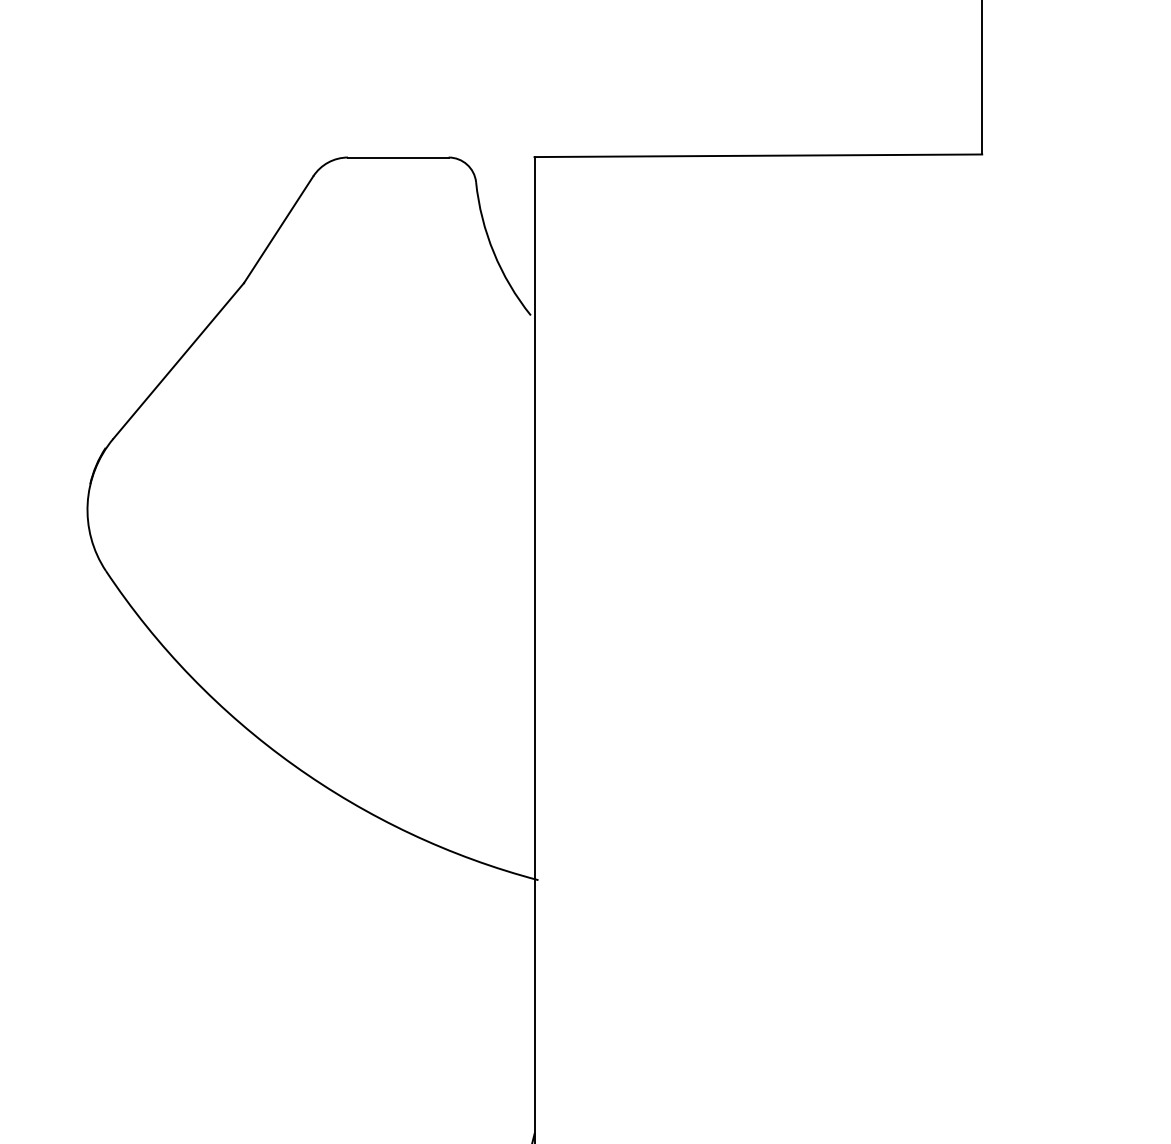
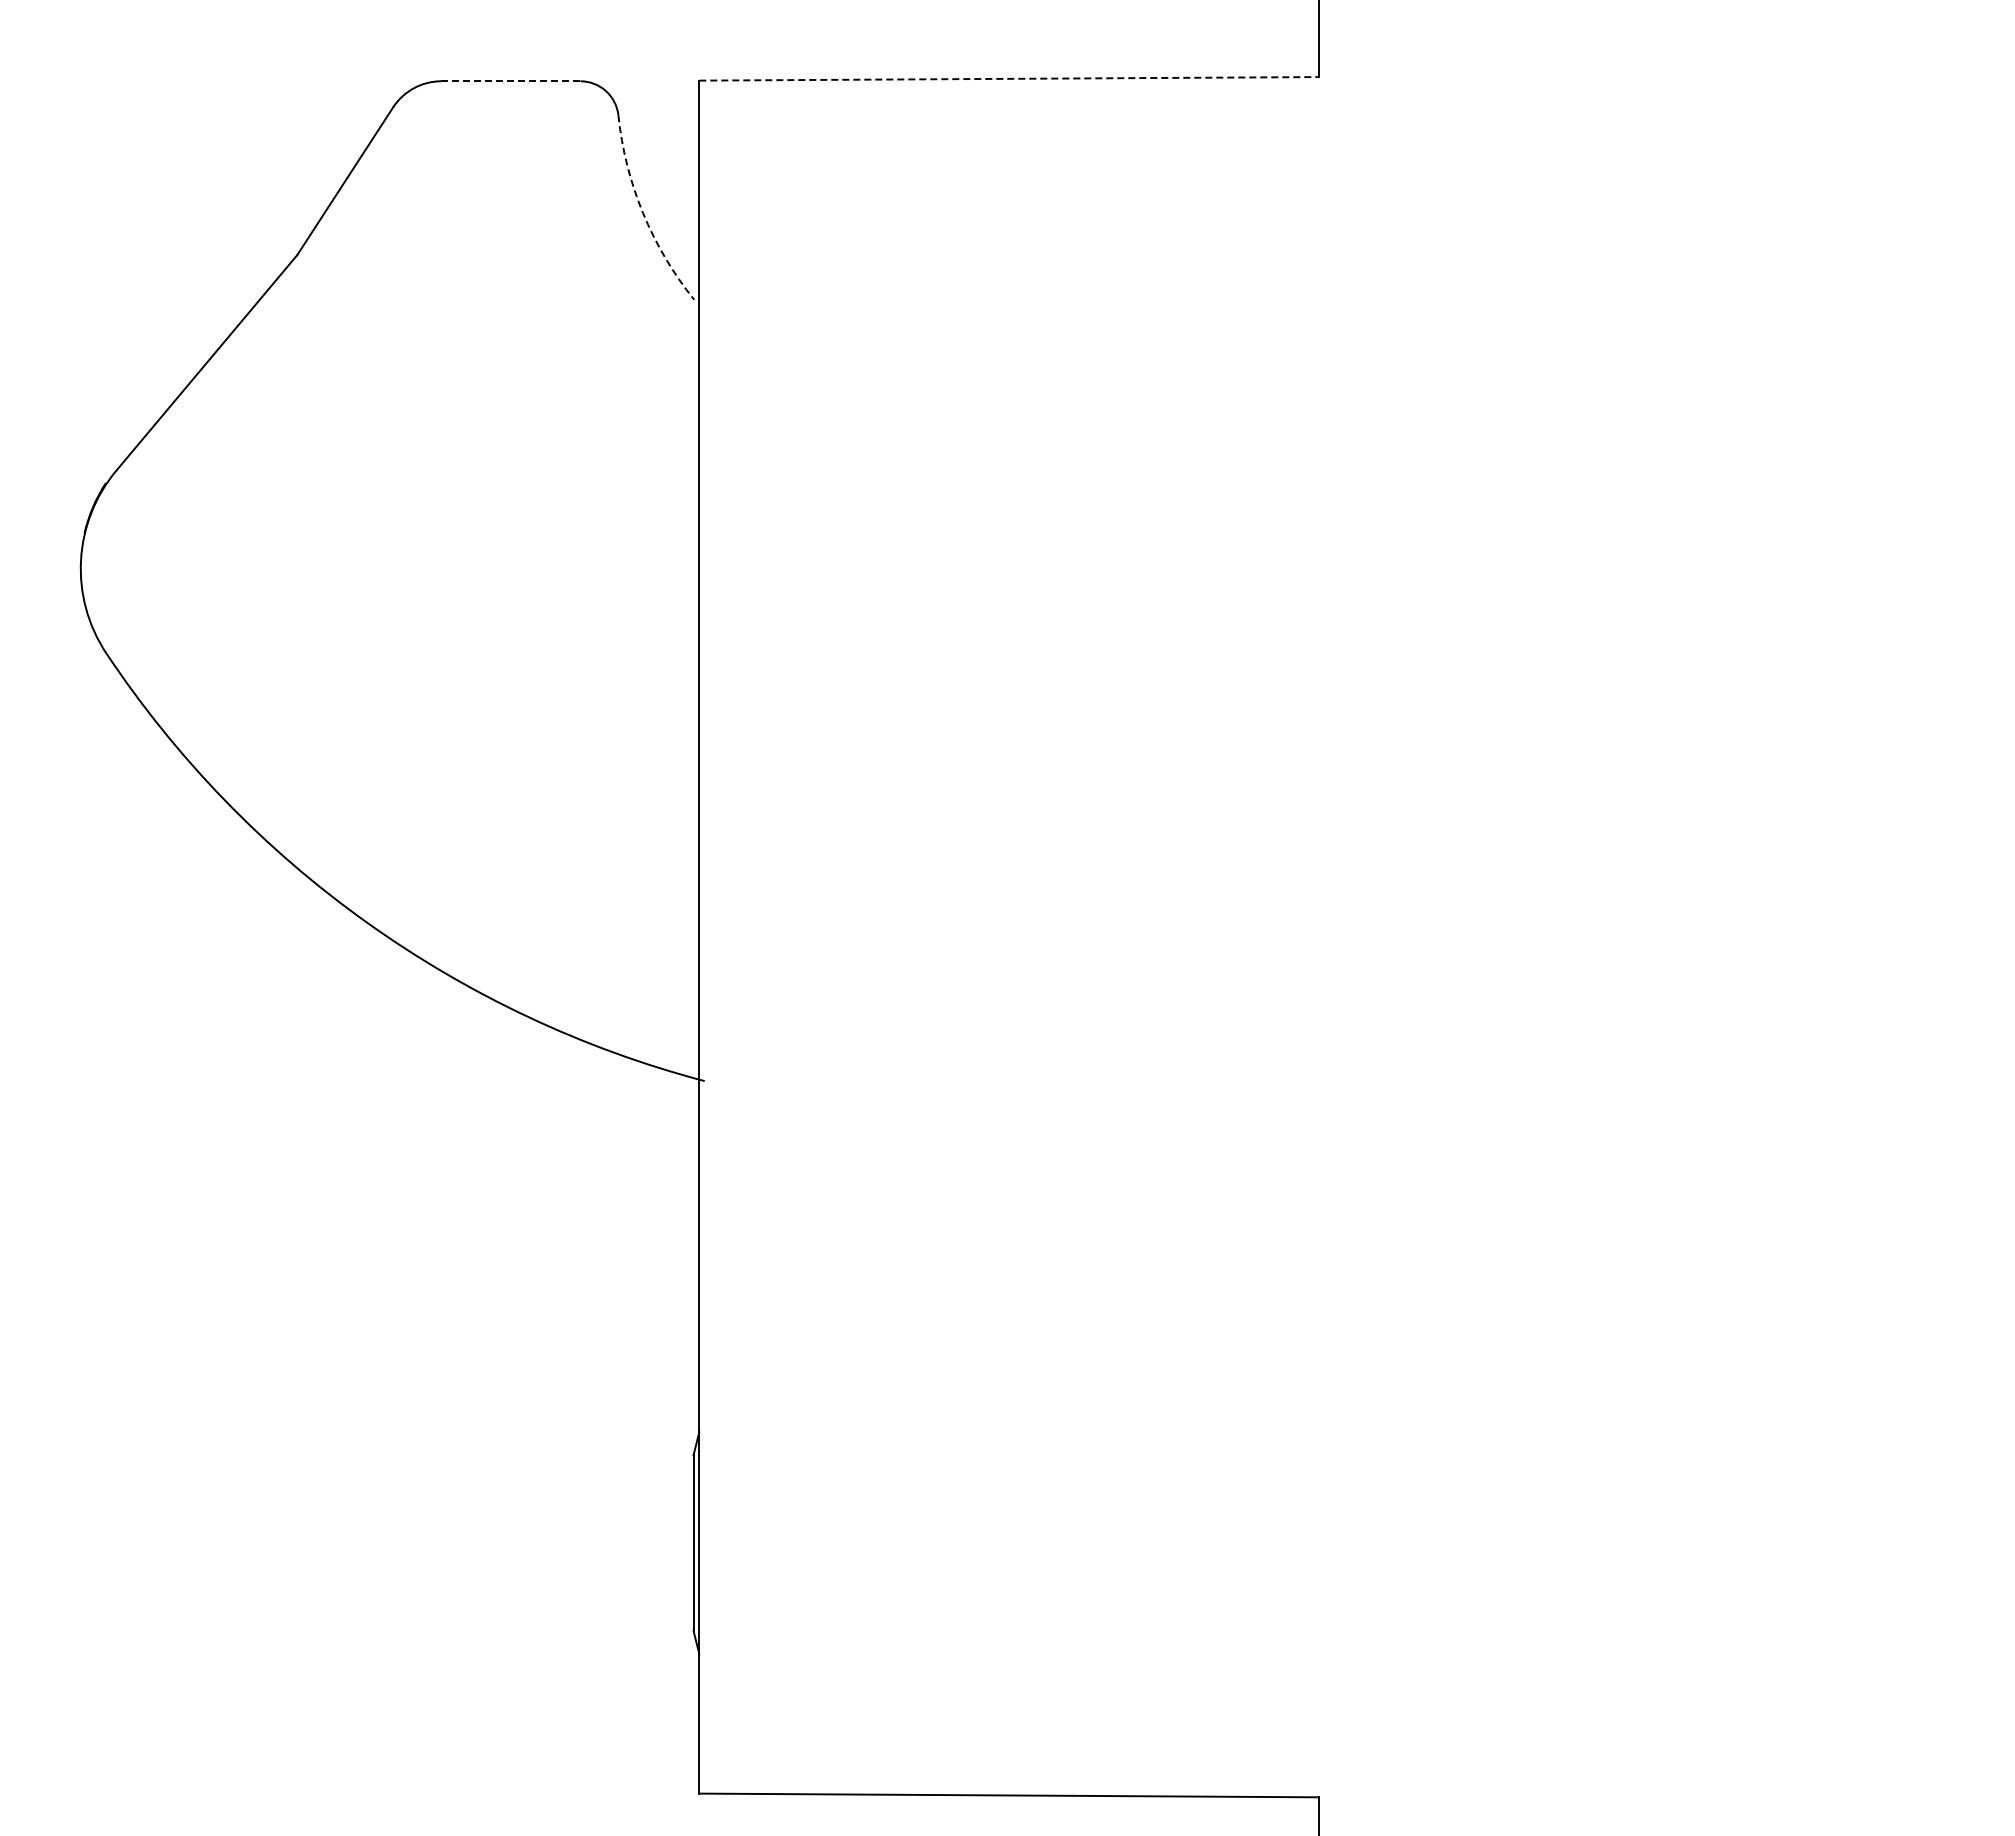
line: (758, 155) -> (1008, 78), solid -> dashed
line: (398, 157) -> (510, 81), solid -> dashed
arc: (494, 253) -> (643, 213), solid -> dashed

